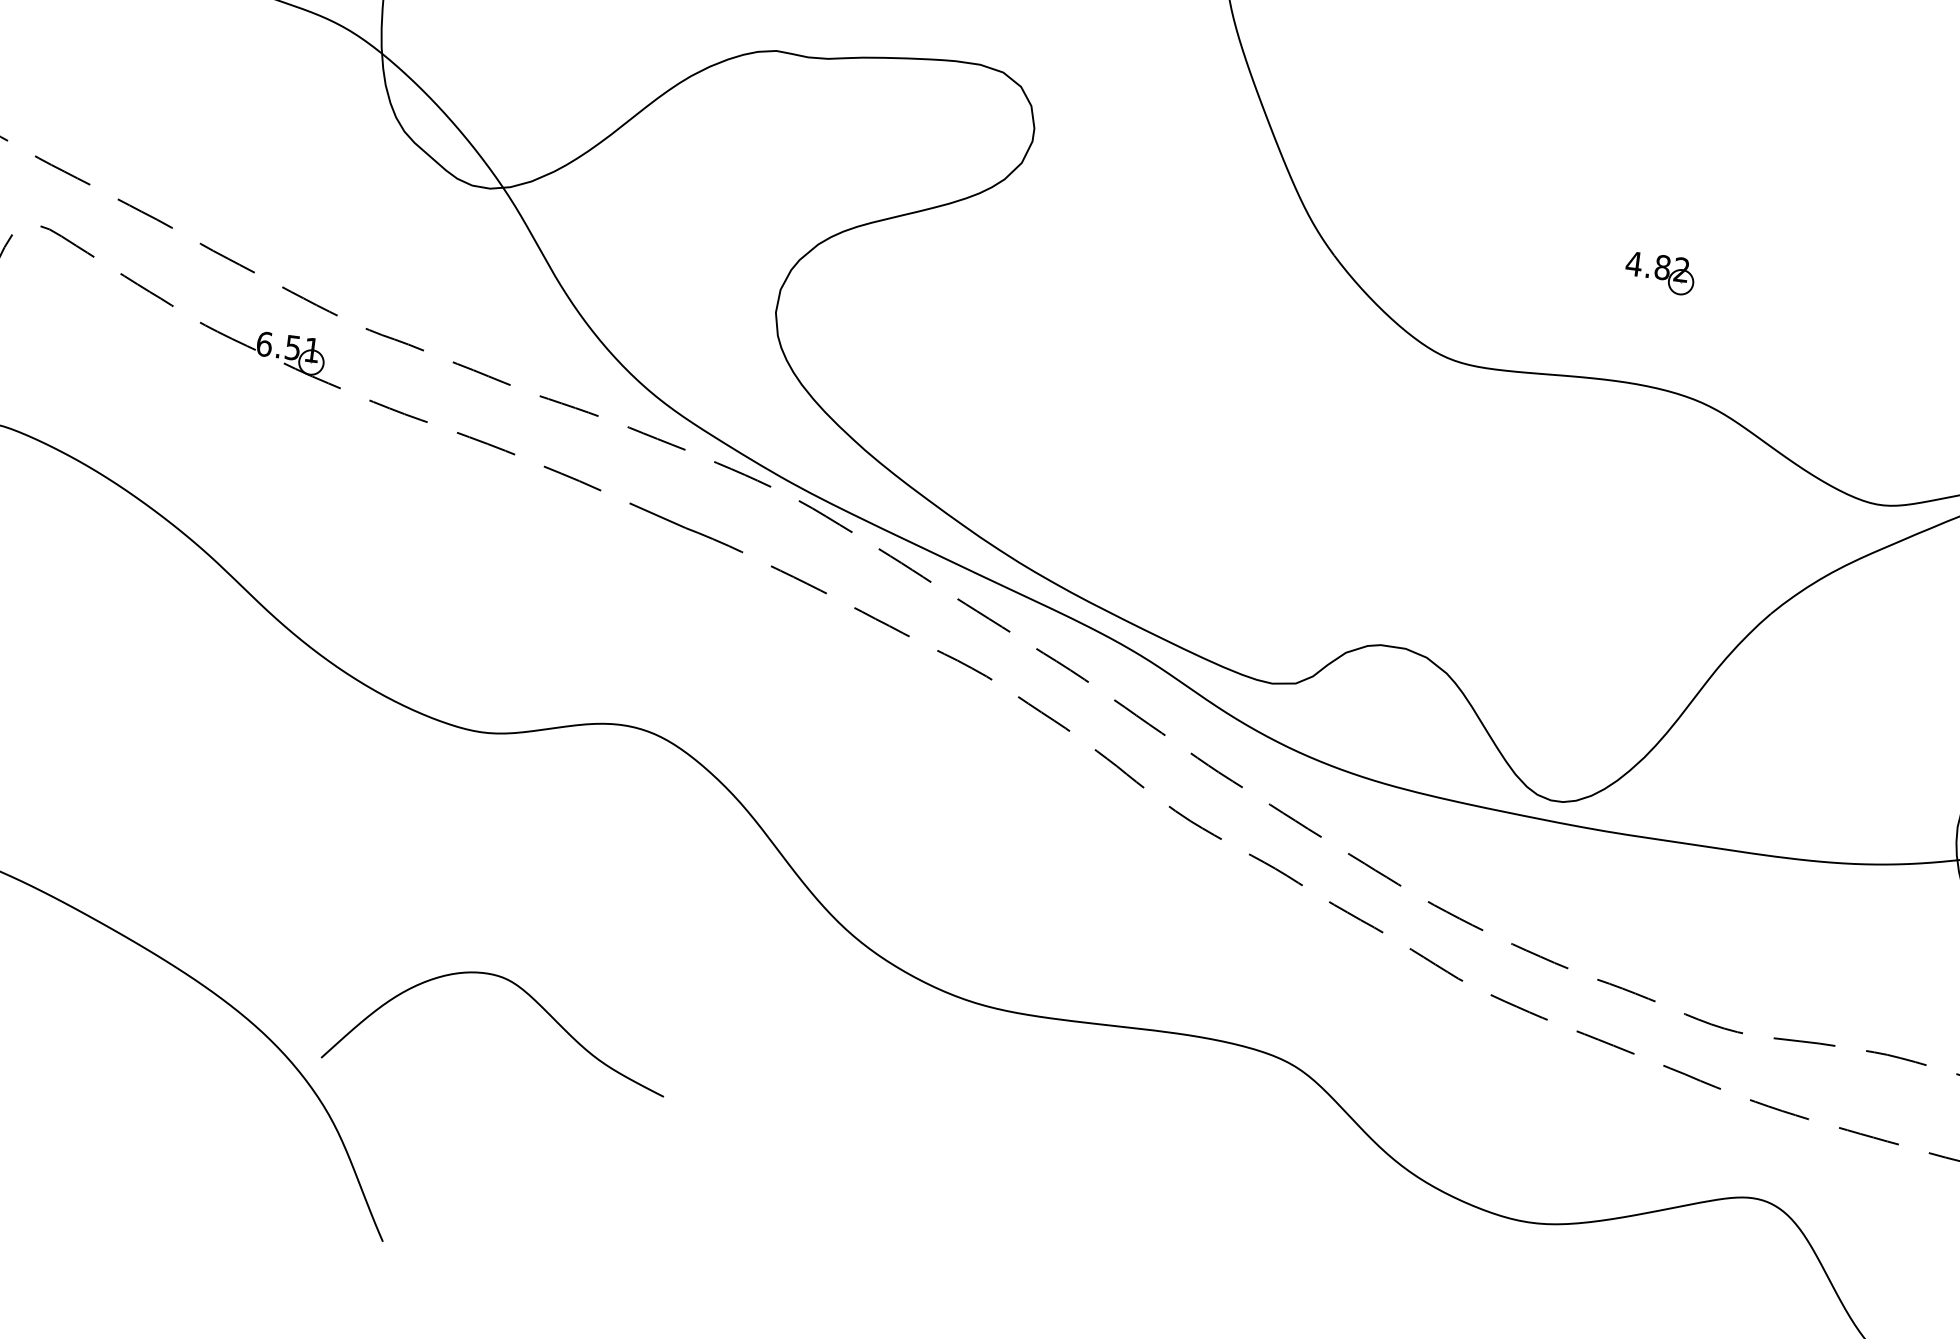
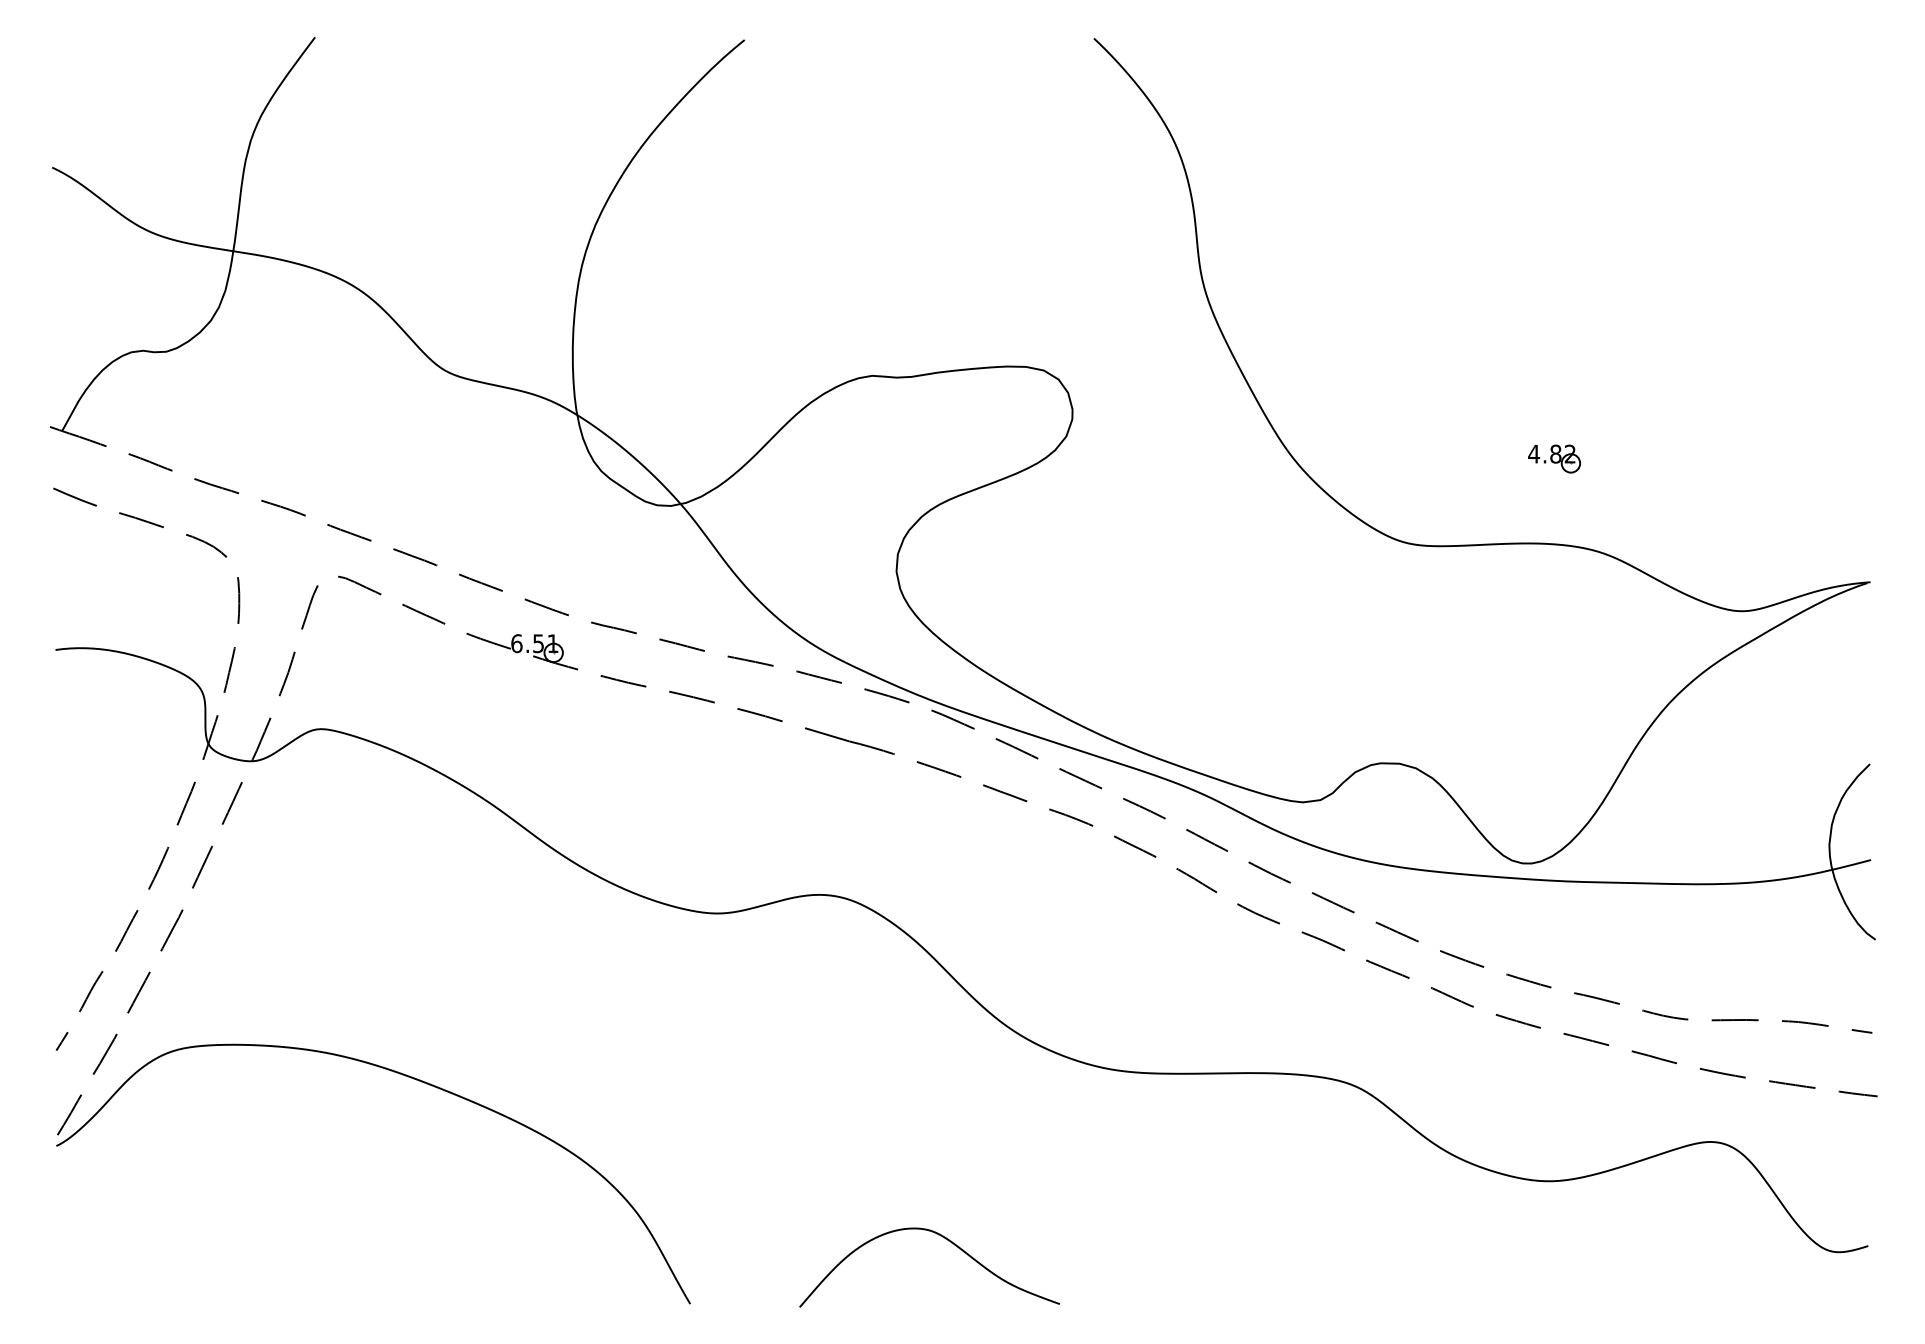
curve: (527, 996) -> (948, 1241), moved

